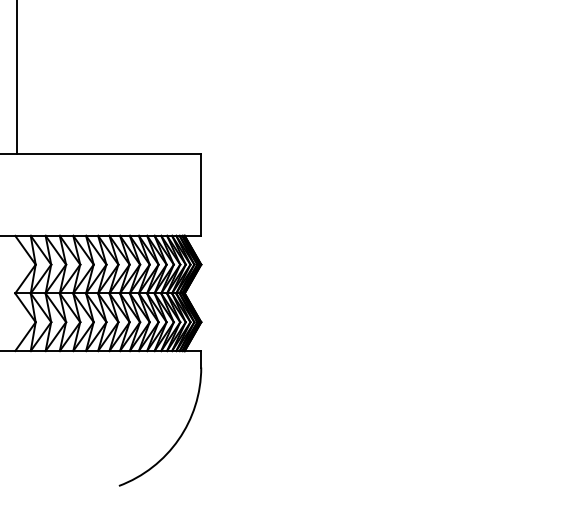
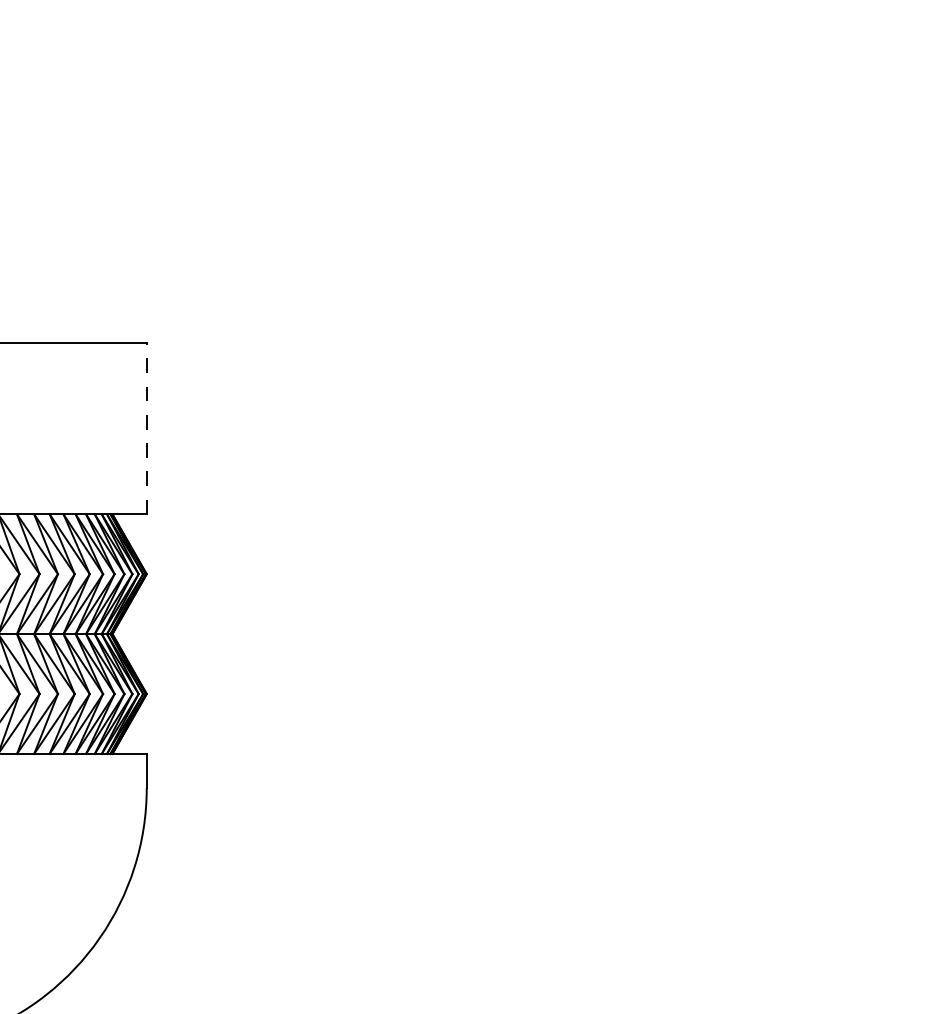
line: (201, 194) -> (147, 428), solid -> dashed

